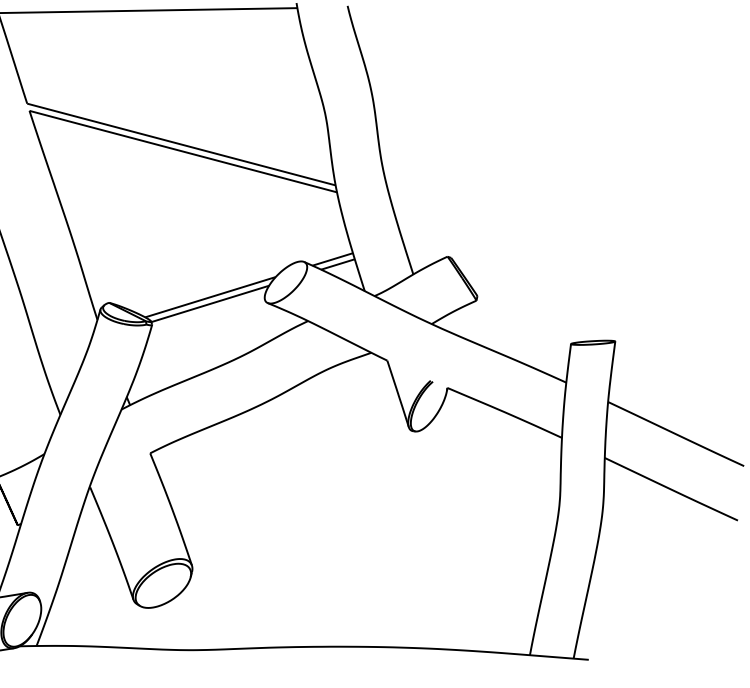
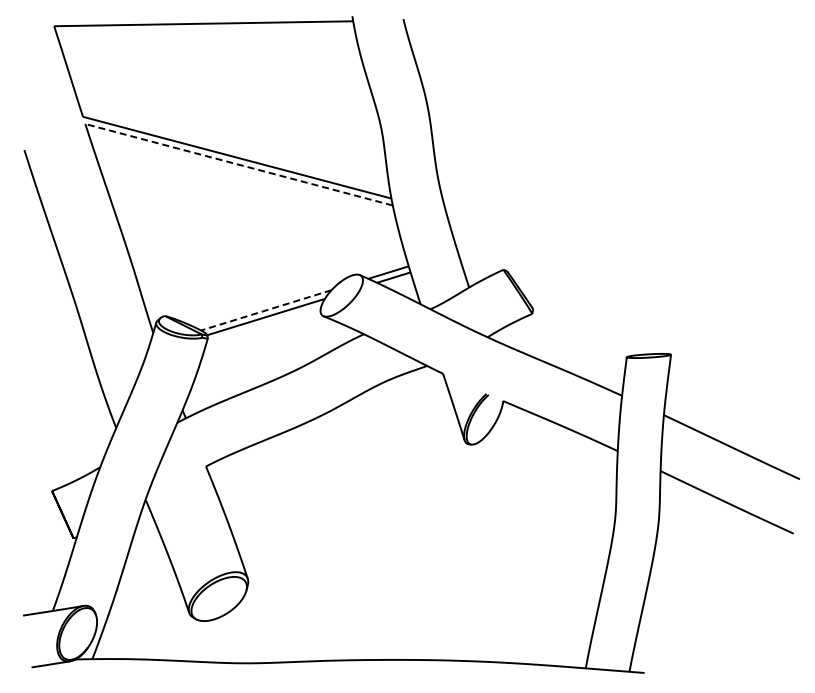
line: (182, 151) -> (238, 164), solid -> dashed
line: (209, 297) -> (265, 310), solid -> dashed

